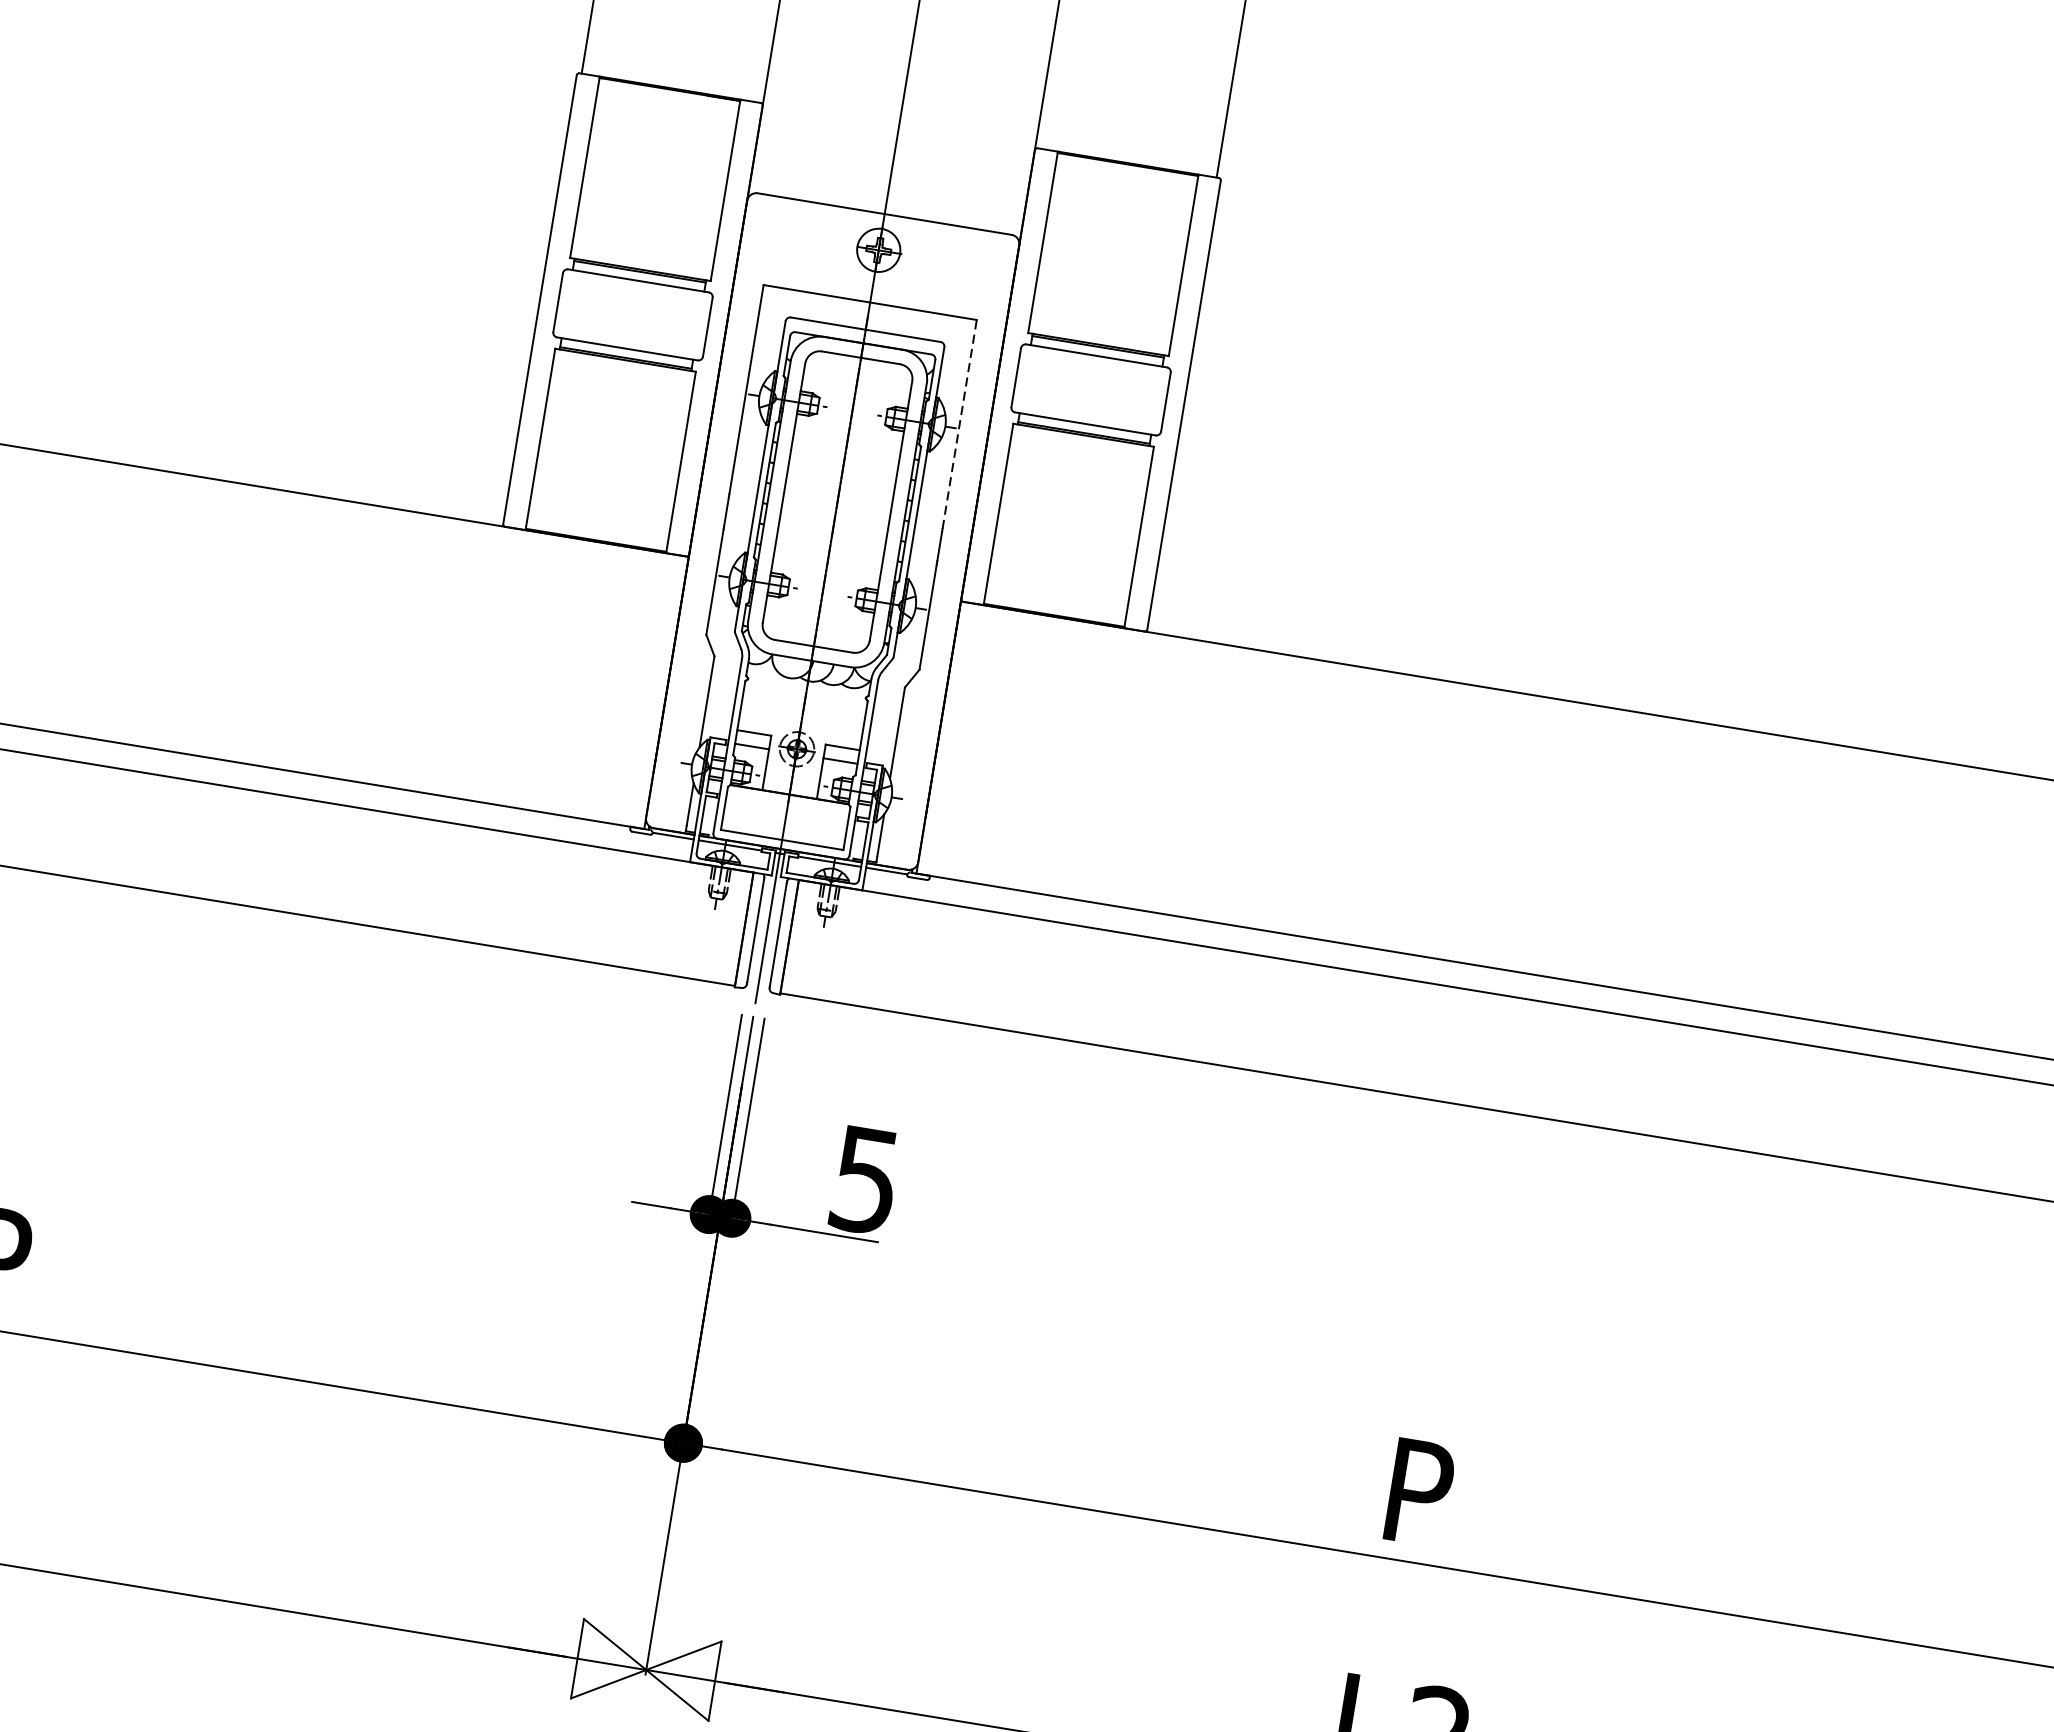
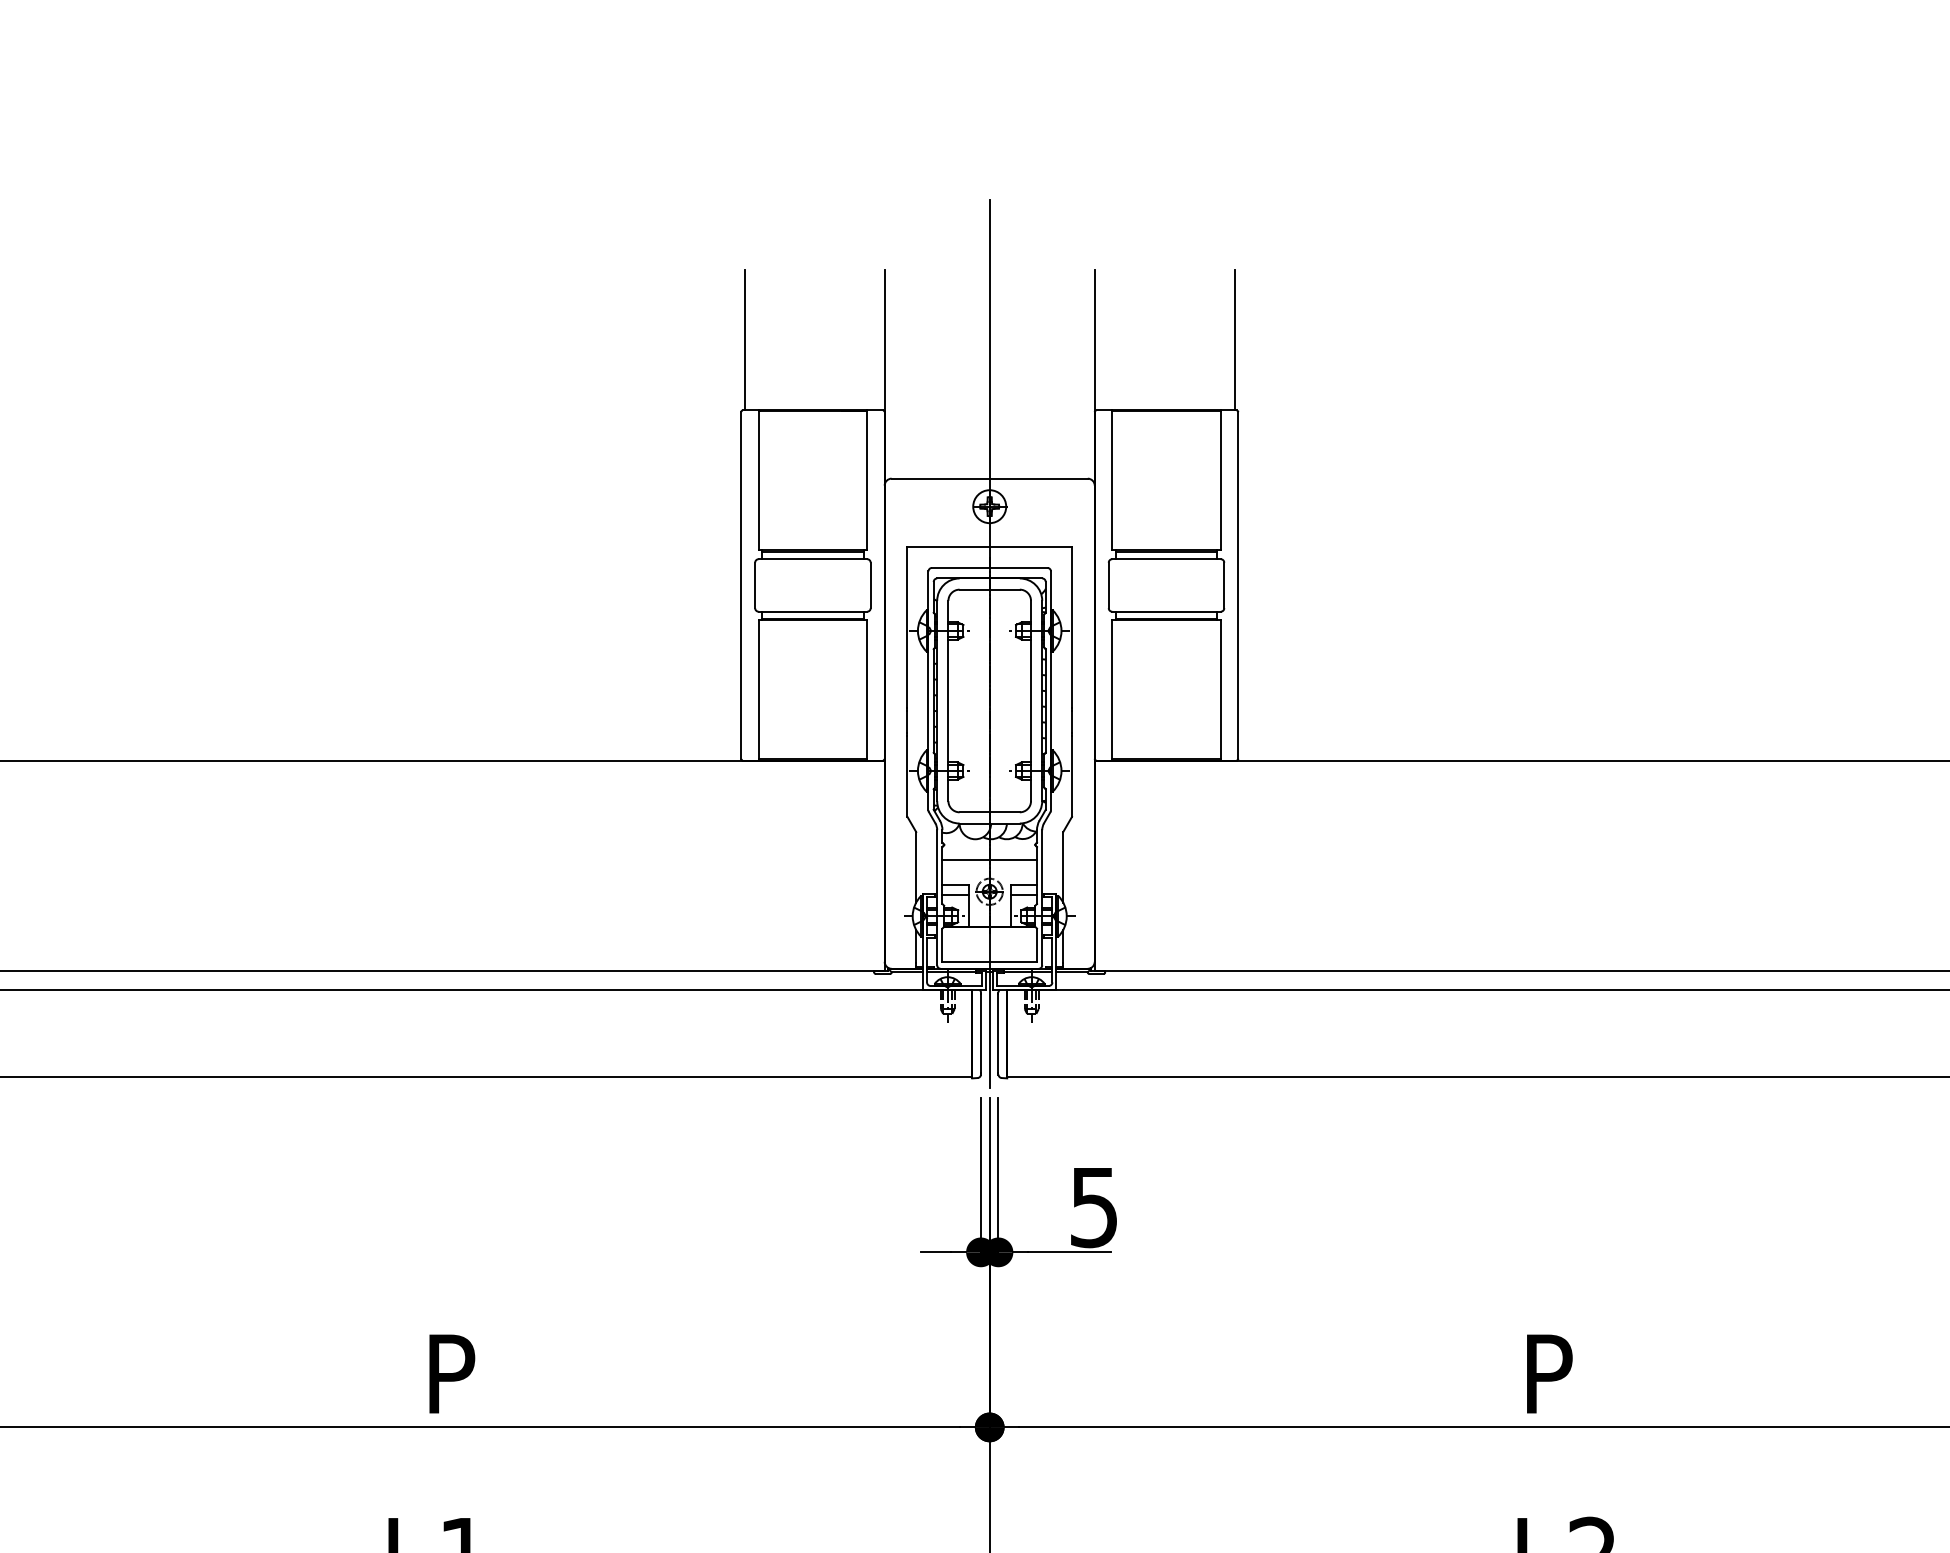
line: (960, 424) -> (1072, 627), dashed -> solid
line: (803, 708) -> (989, 860), added

